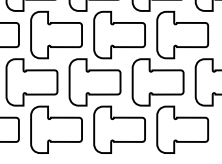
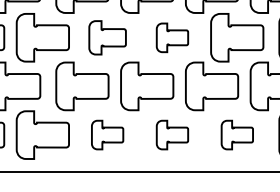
part: (56, 34) -> (107, 37), size x0.7
part: (119, 34) -> (172, 37), size x0.6
part: (56, 129) -> (107, 134), size x0.6
part: (119, 129) -> (172, 134), size x0.6
part: (182, 129) -> (237, 134), size x0.6

